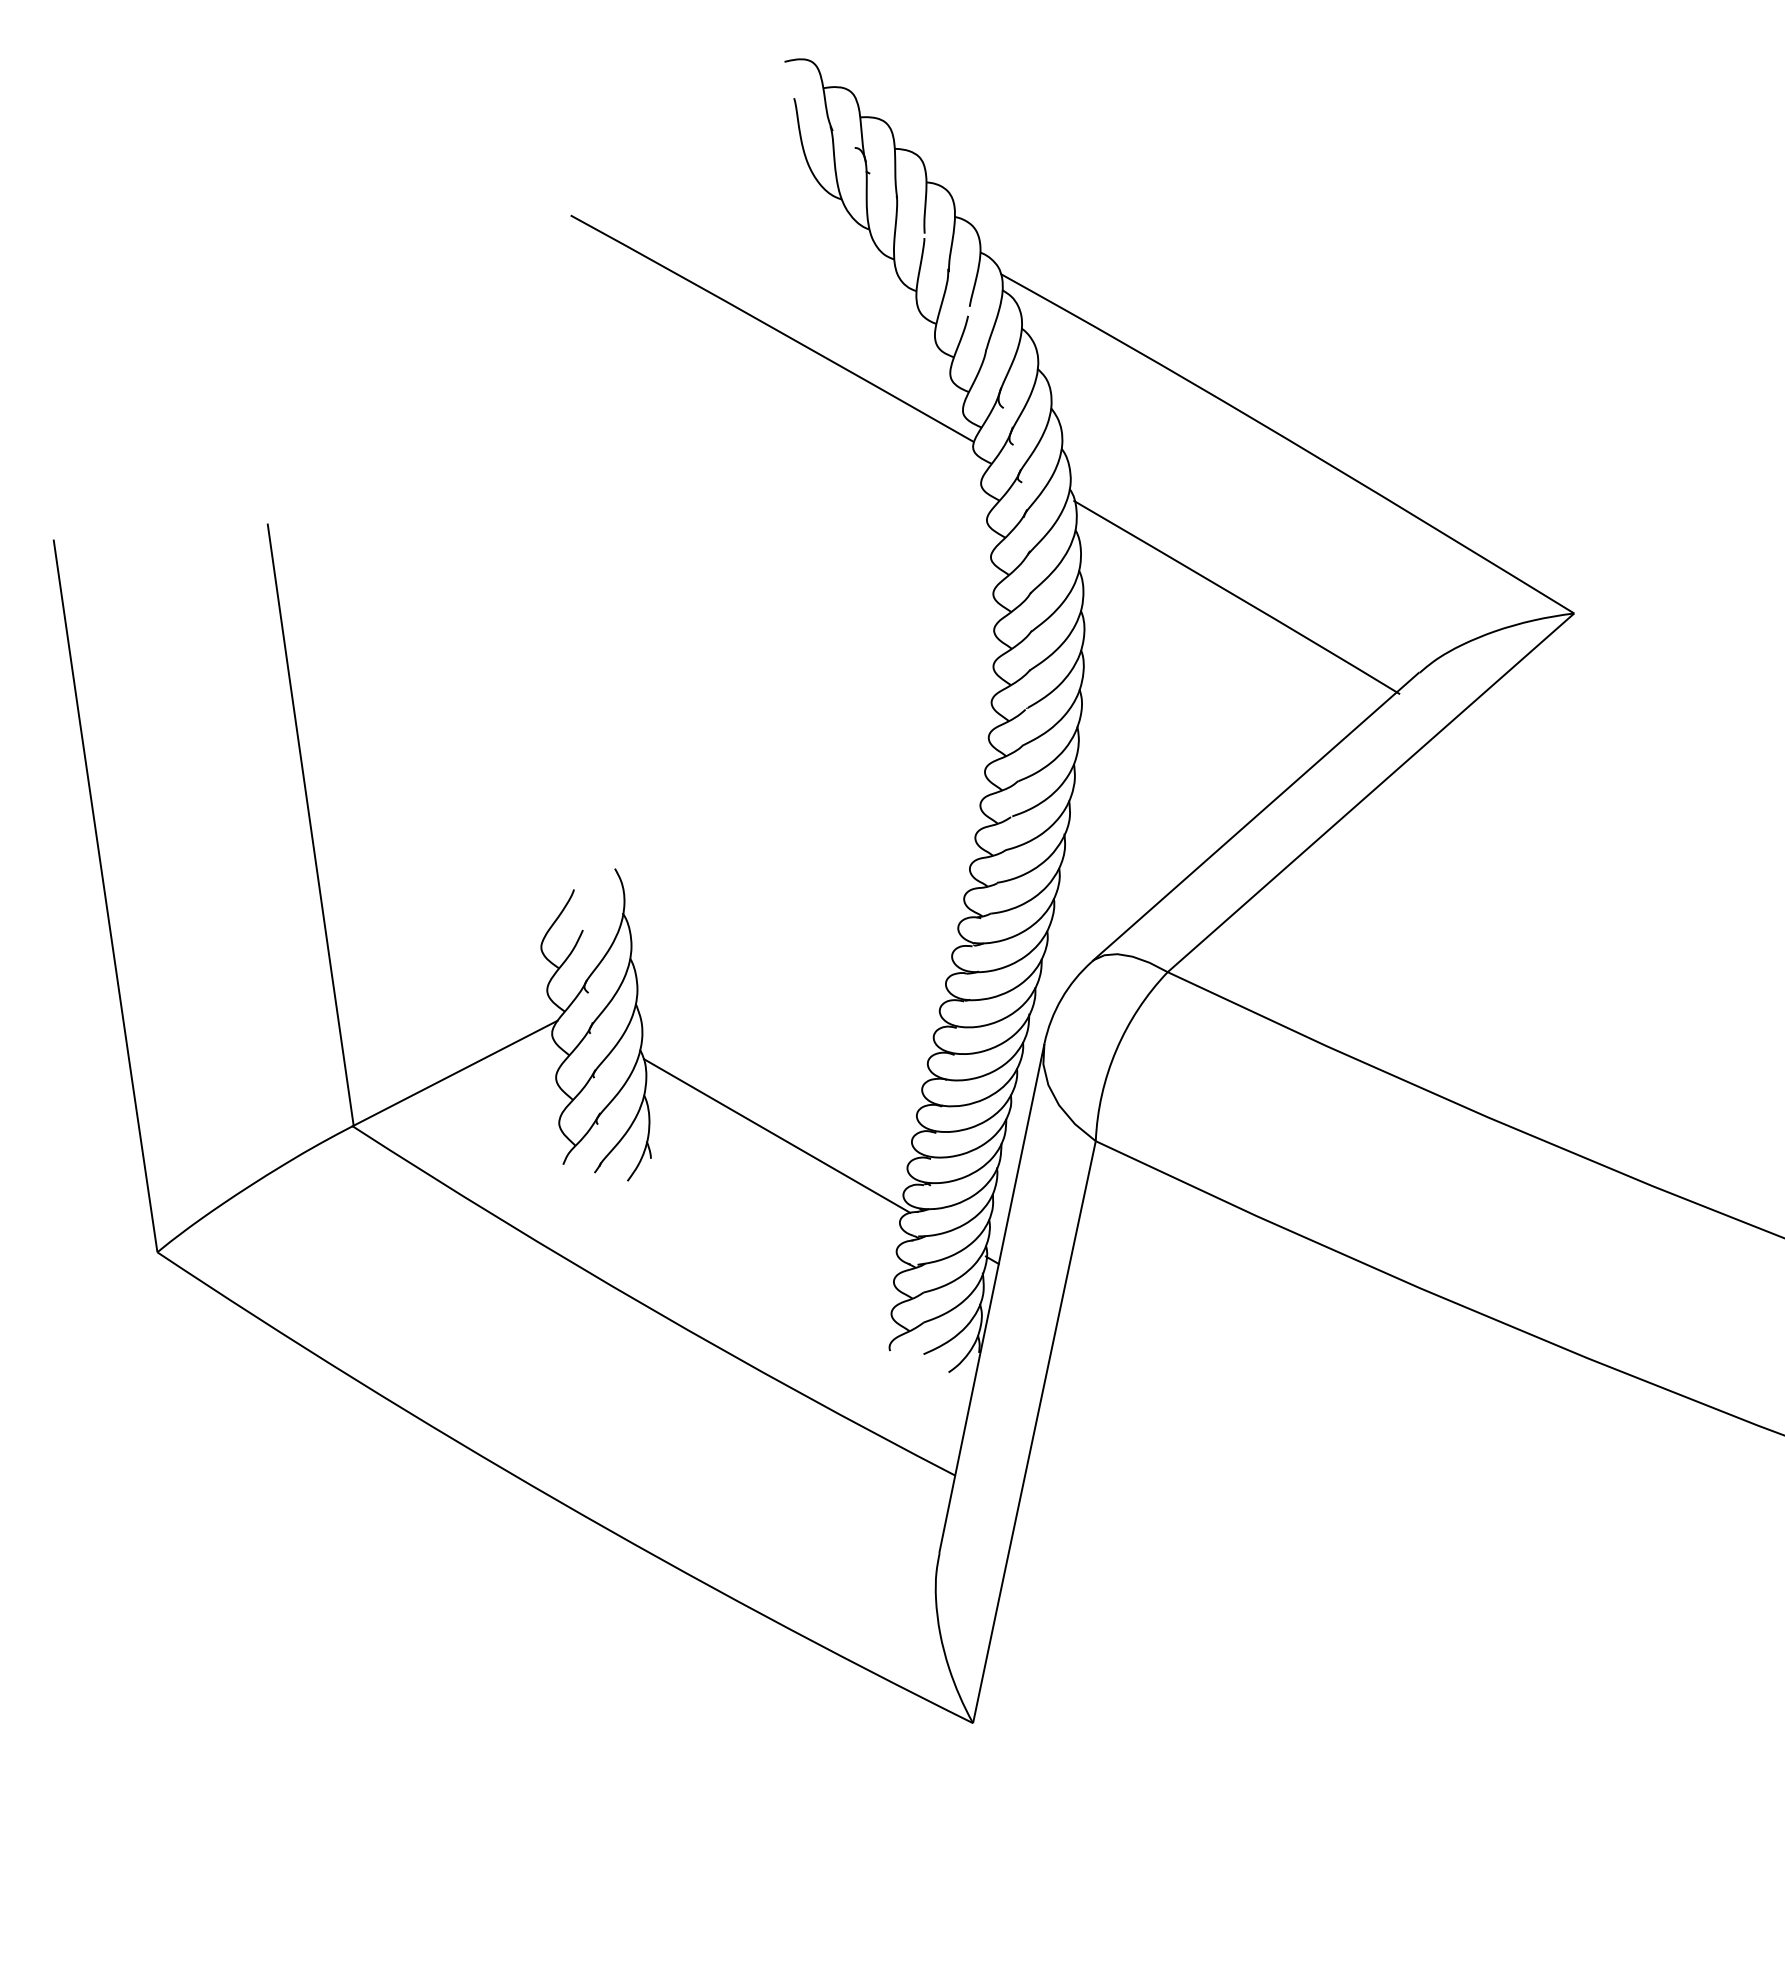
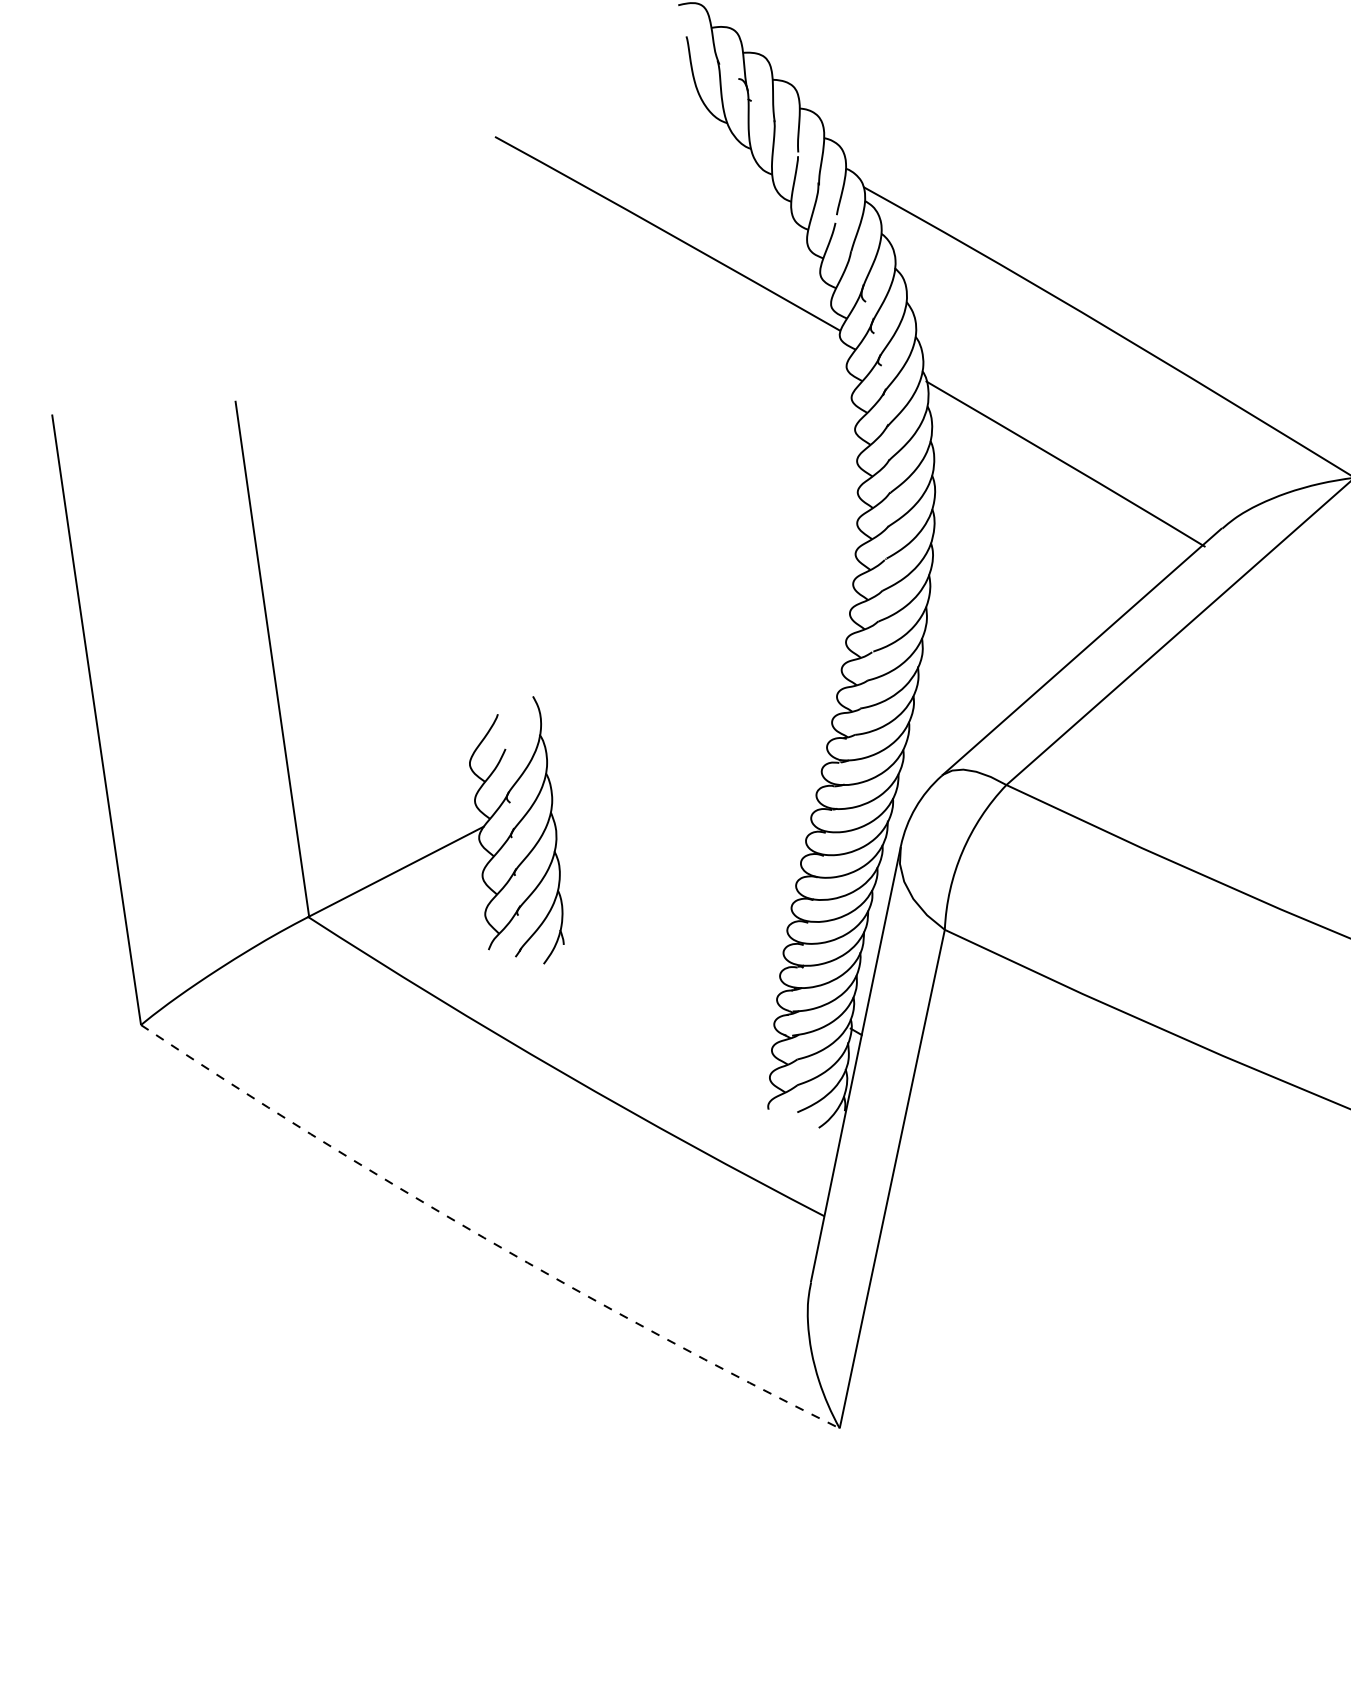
line: (777, 1135) -> (672, 924), removed
arc: (557, 1500) -> (483, 1237), solid -> dashed

